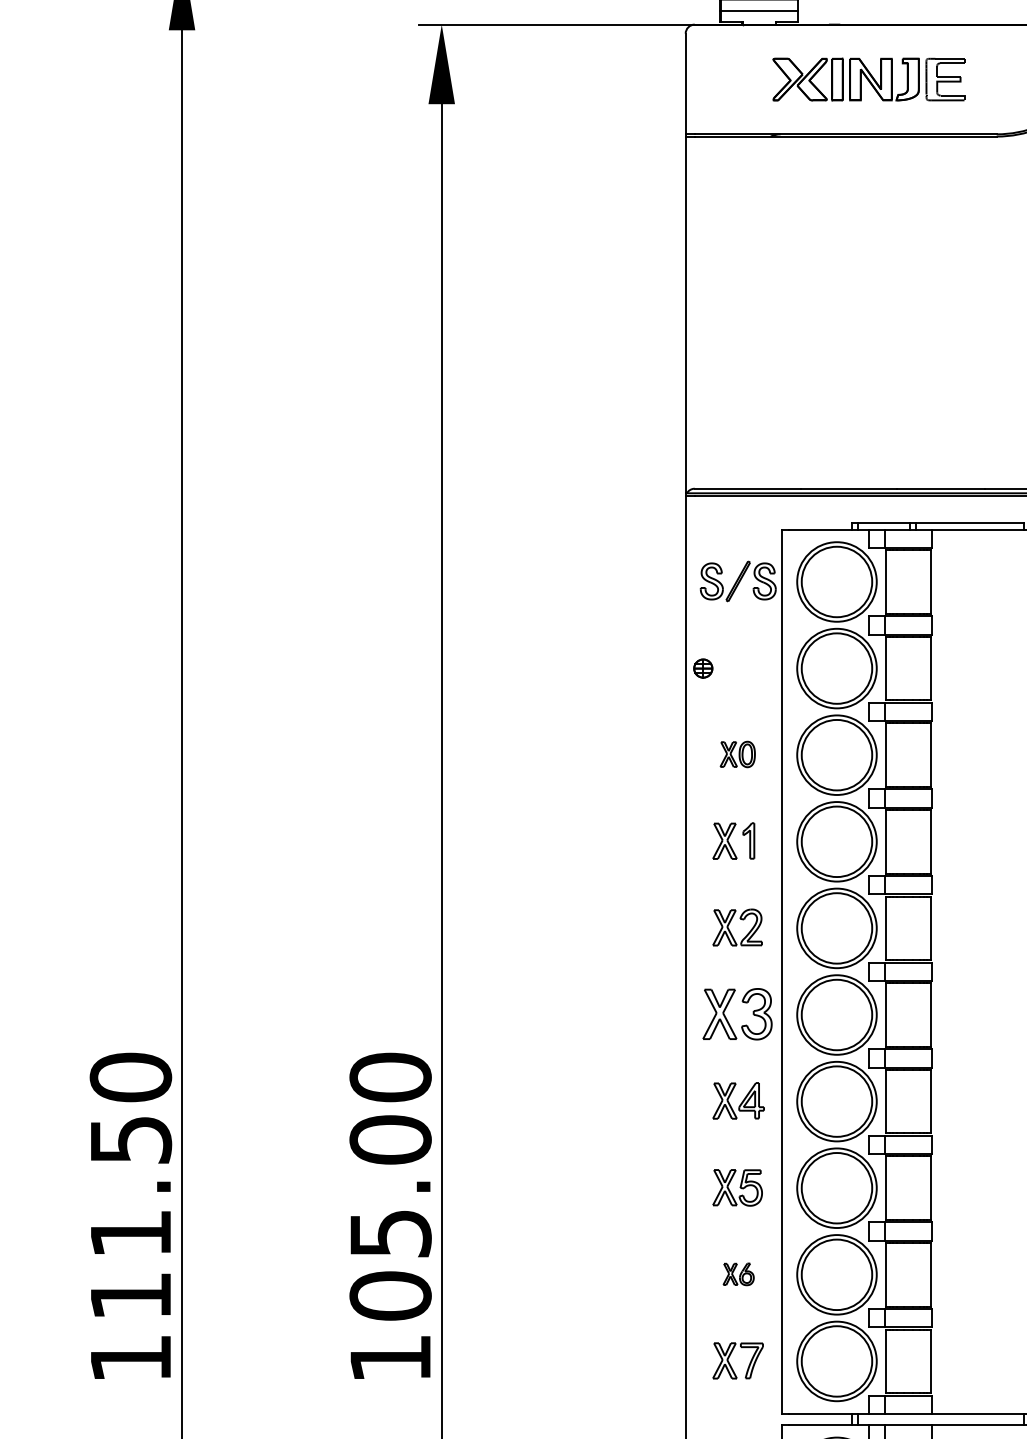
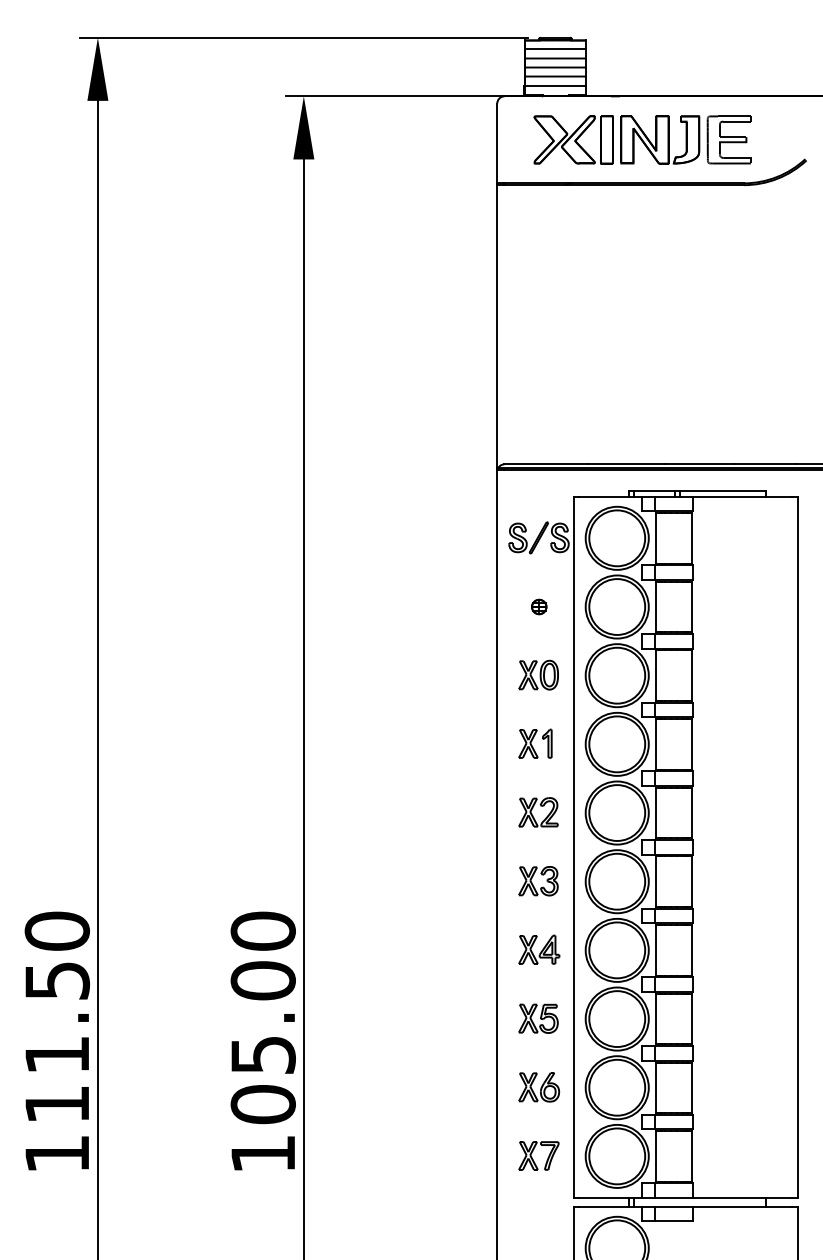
part: (868, 79) -> (642, 139), size x1.43
part: (703, 667) -> (539, 606), moved
part: (737, 753) -> (538, 674), size x1.43
part: (737, 1014) -> (538, 881), size x0.71
part: (738, 1274) -> (539, 1087), size x1.67

